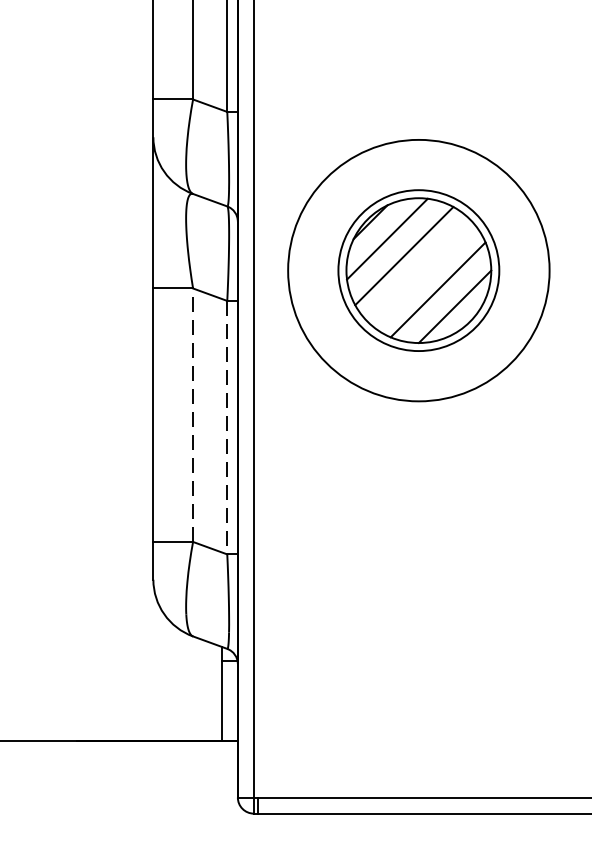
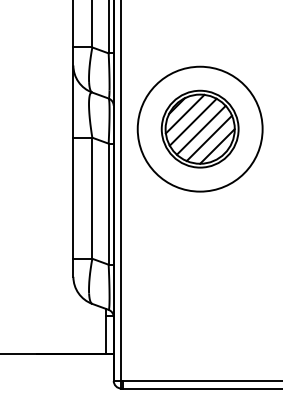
line: (419, 271) -> (200, 129), added
line: (193, 415) -> (92, 198), dashed -> solid
line: (226, 428) -> (108, 204), dashed -> solid

